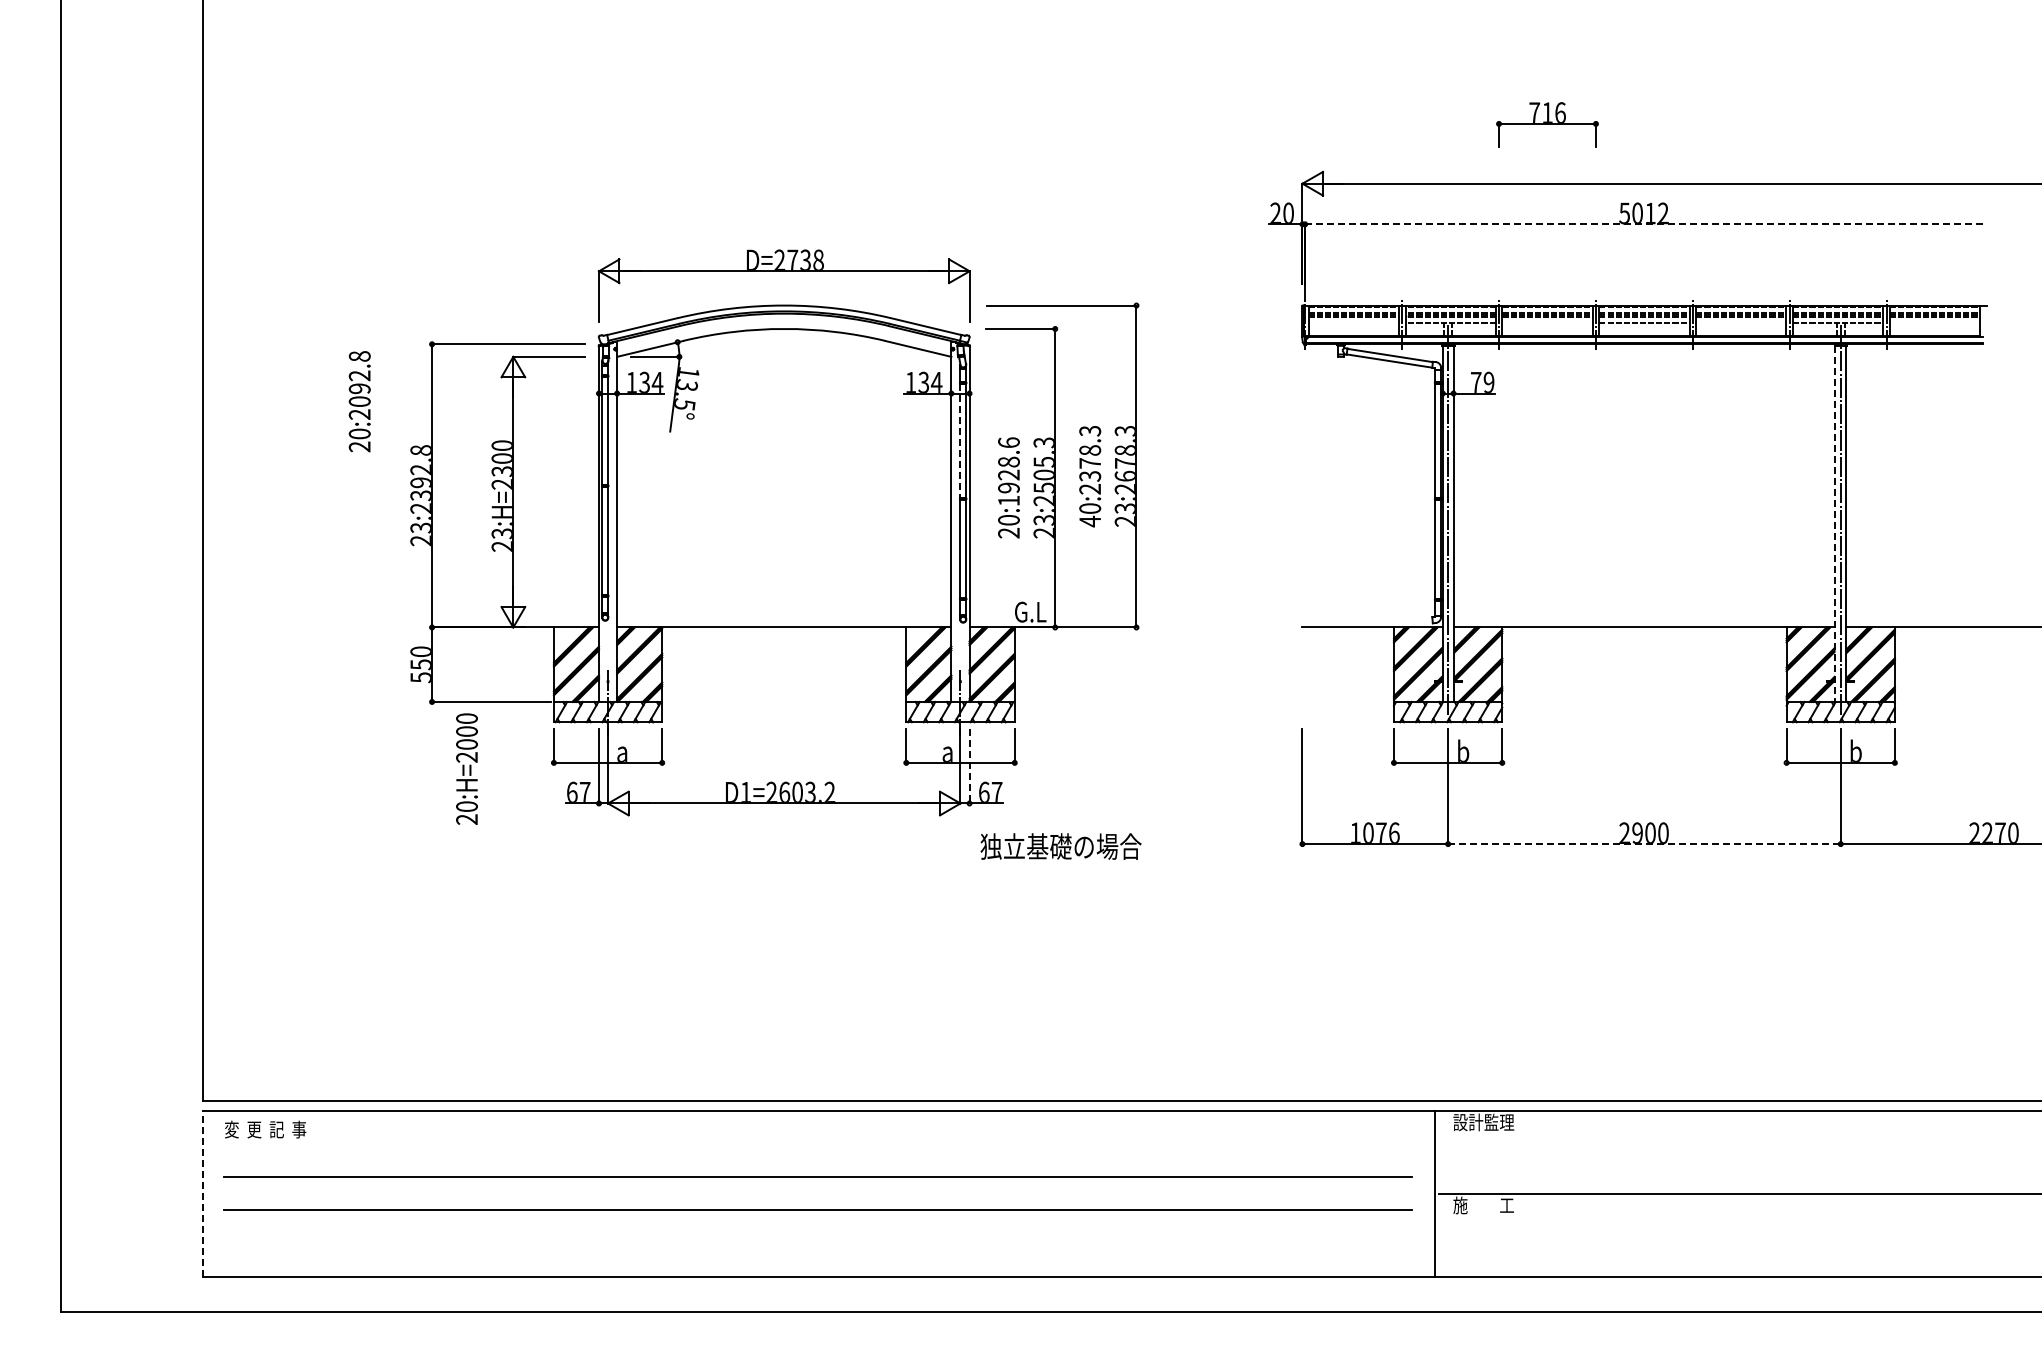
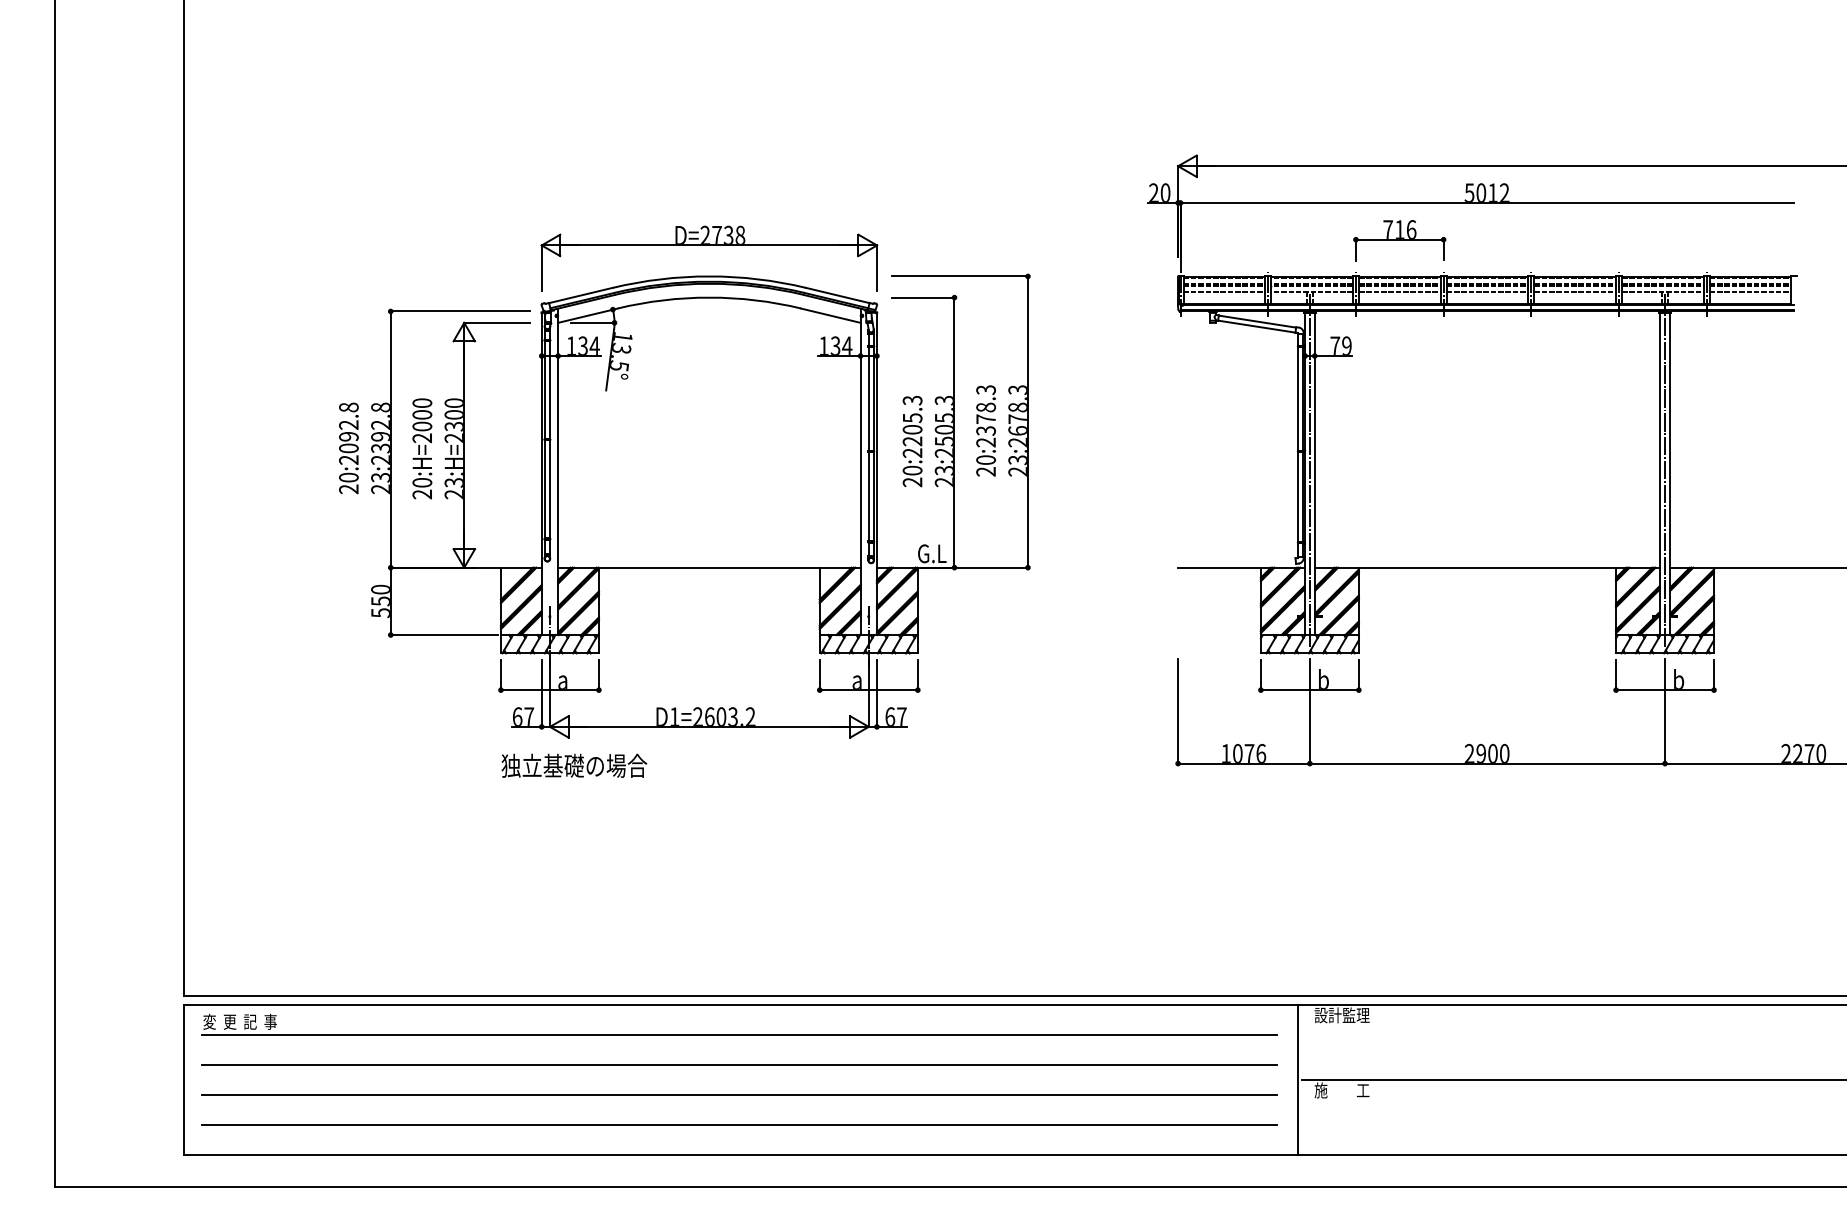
part: (1547, 124) -> (1399, 240), moved
line: (1644, 224) -> (1487, 203), dashed -> solid
line: (1353, 322) -> (1224, 291), added
line: (1547, 322) -> (1399, 291), added
line: (1741, 322) -> (1575, 291), added
line: (1935, 322) -> (1750, 291), added
text: (359, 401) -> (348, 448), moved
line: (960, 441) -> (868, 399), dashed -> solid
text: (1008, 471) -> (912, 426), 20:1928.6 -> 20:2205.3
text: (1089, 521) -> (985, 471), 40:2378.3 -> 20:2378.3
line: (1835, 524) -> (1660, 474), dashed -> solid
line: (969, 766) -> (876, 693), dashed -> solid
text: (466, 768) -> (421, 448), moved
line: (1644, 844) -> (1487, 763), dashed -> solid
text: (1060, 846) -> (573, 765), moved
line: (817, 1144) -> (739, 1035), added
line: (203, 1193) -> (183, 1079), dashed -> solid
line: (817, 1243) -> (739, 1124), added

